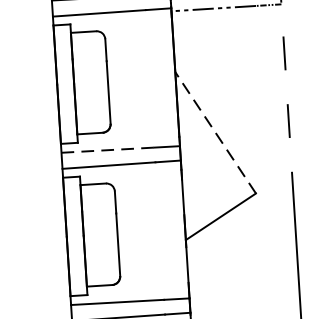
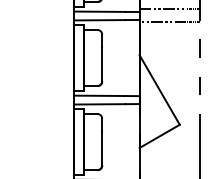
line: (215, 131) -> (159, 89), dashed -> solid
line: (107, 149) -> (99, 95), dashed -> solid

